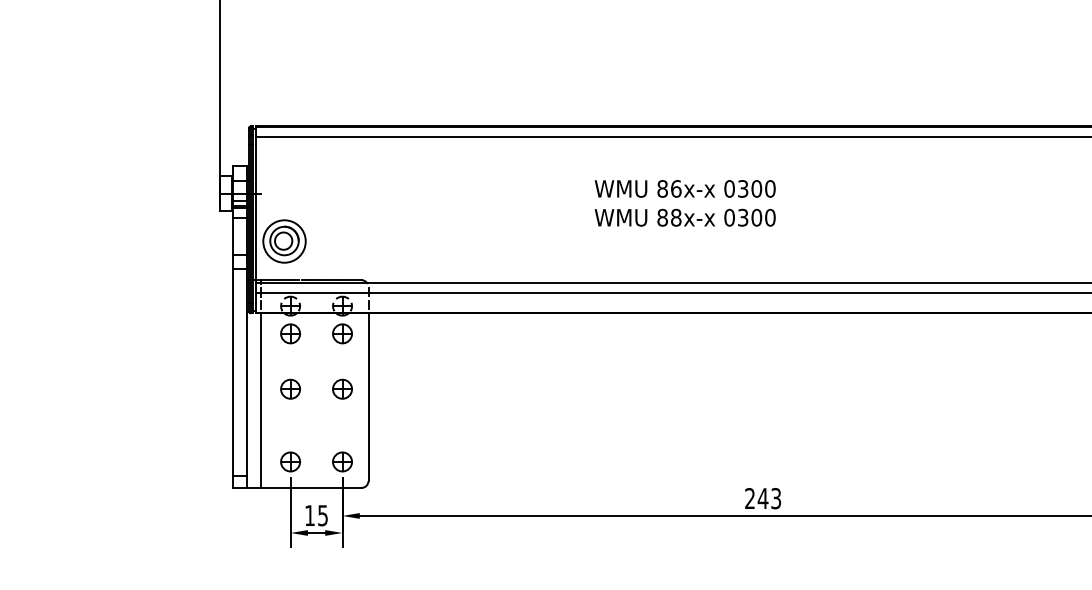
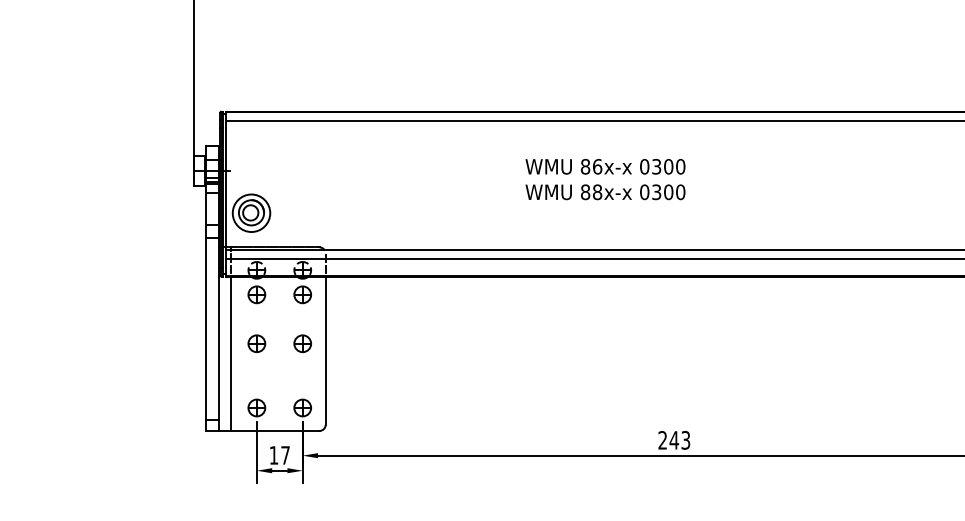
text: (322, 515) -> (285, 455), 15 -> 17

